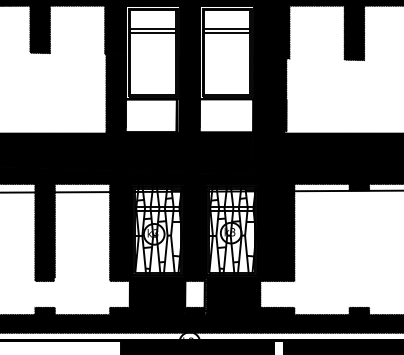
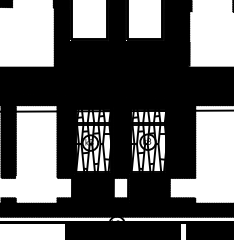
hatch: (151, 115) -> (88, 54), added
hatch: (225, 115) -> (143, 54), added

